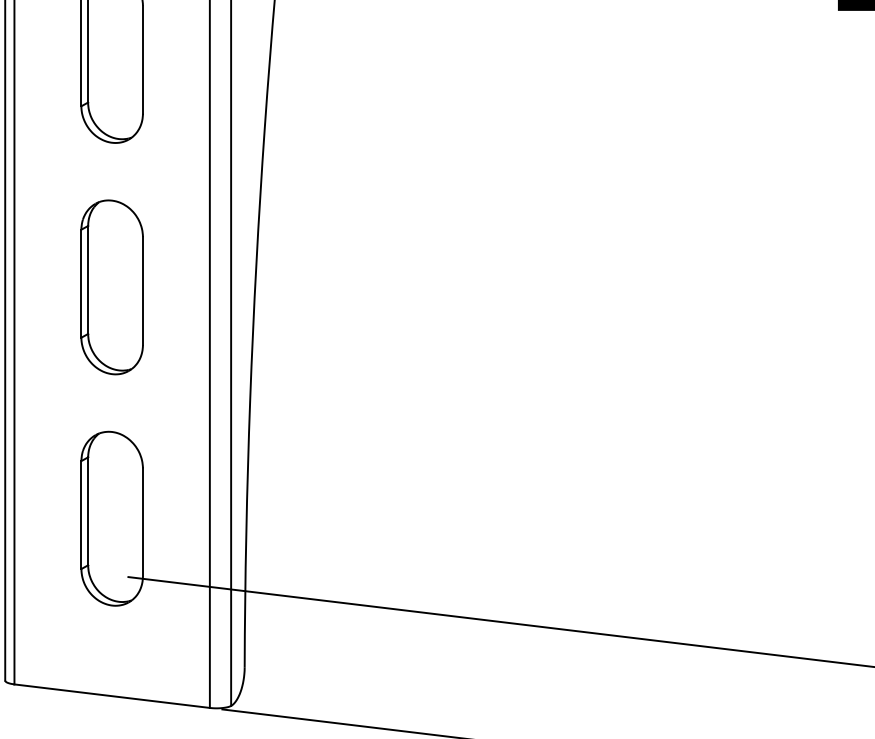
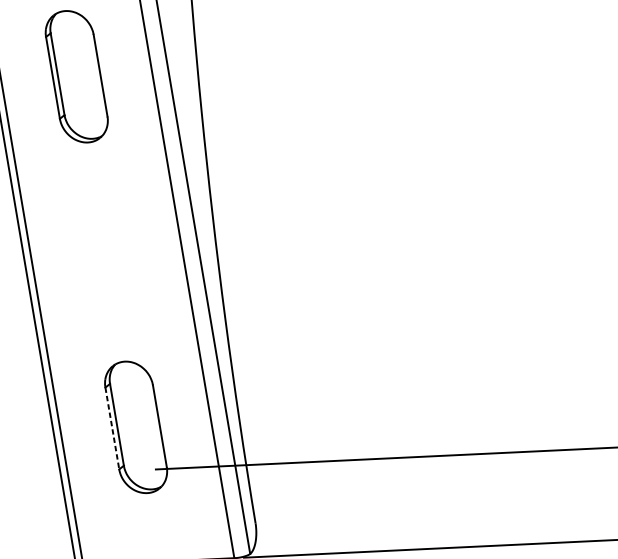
part: (111, 287) -> (105, 252), removed
line: (81, 515) -> (112, 428), solid -> dashed

